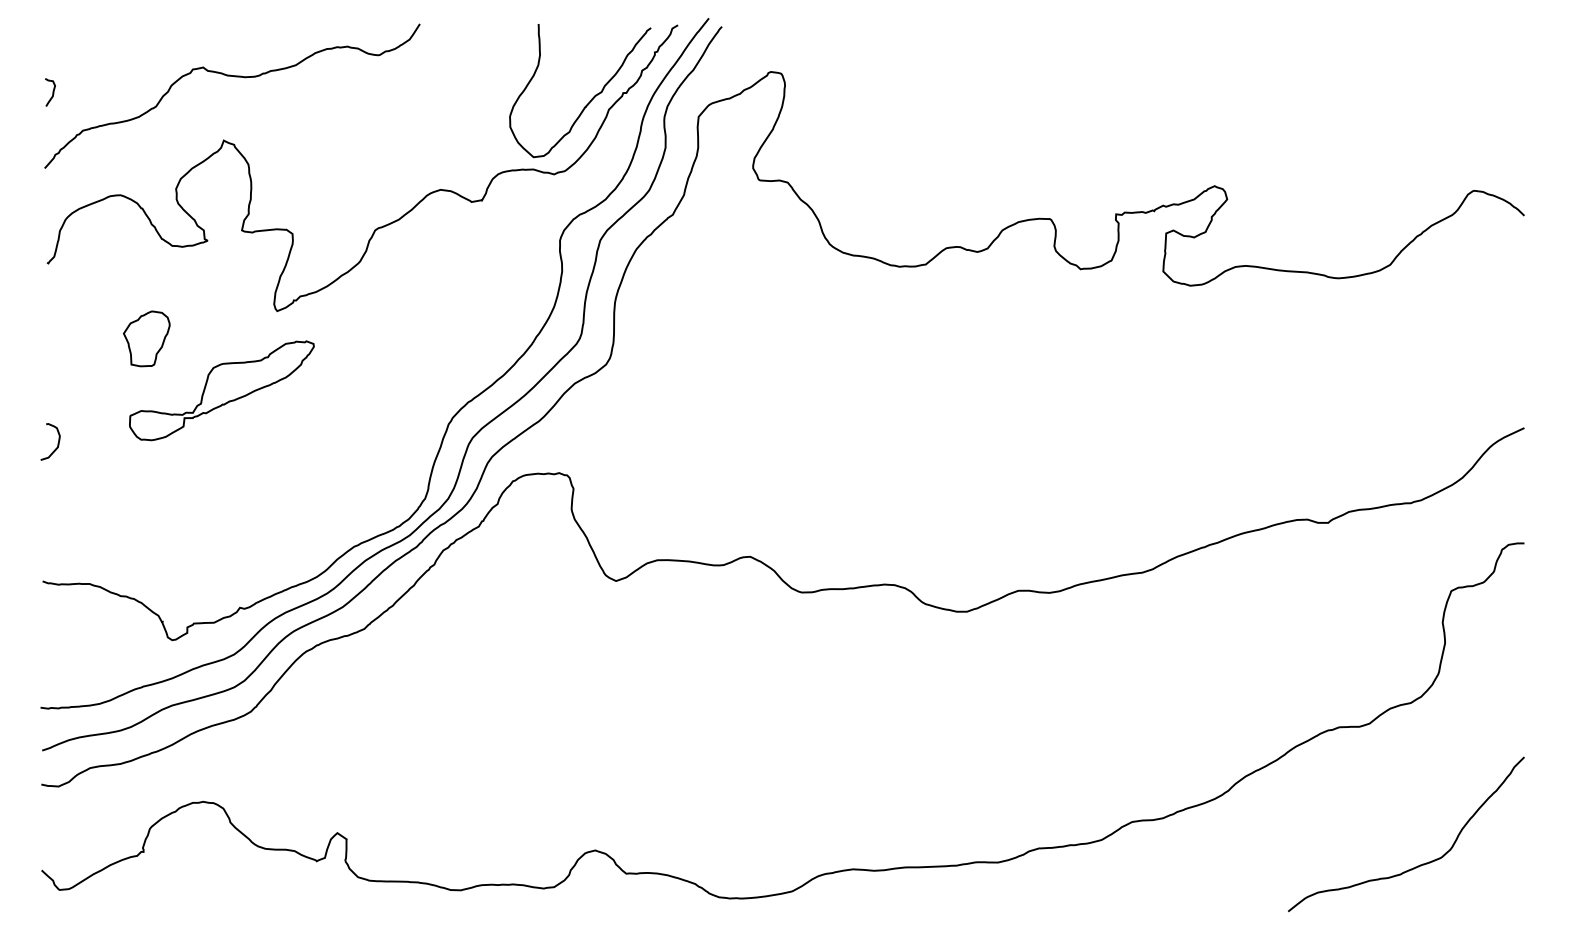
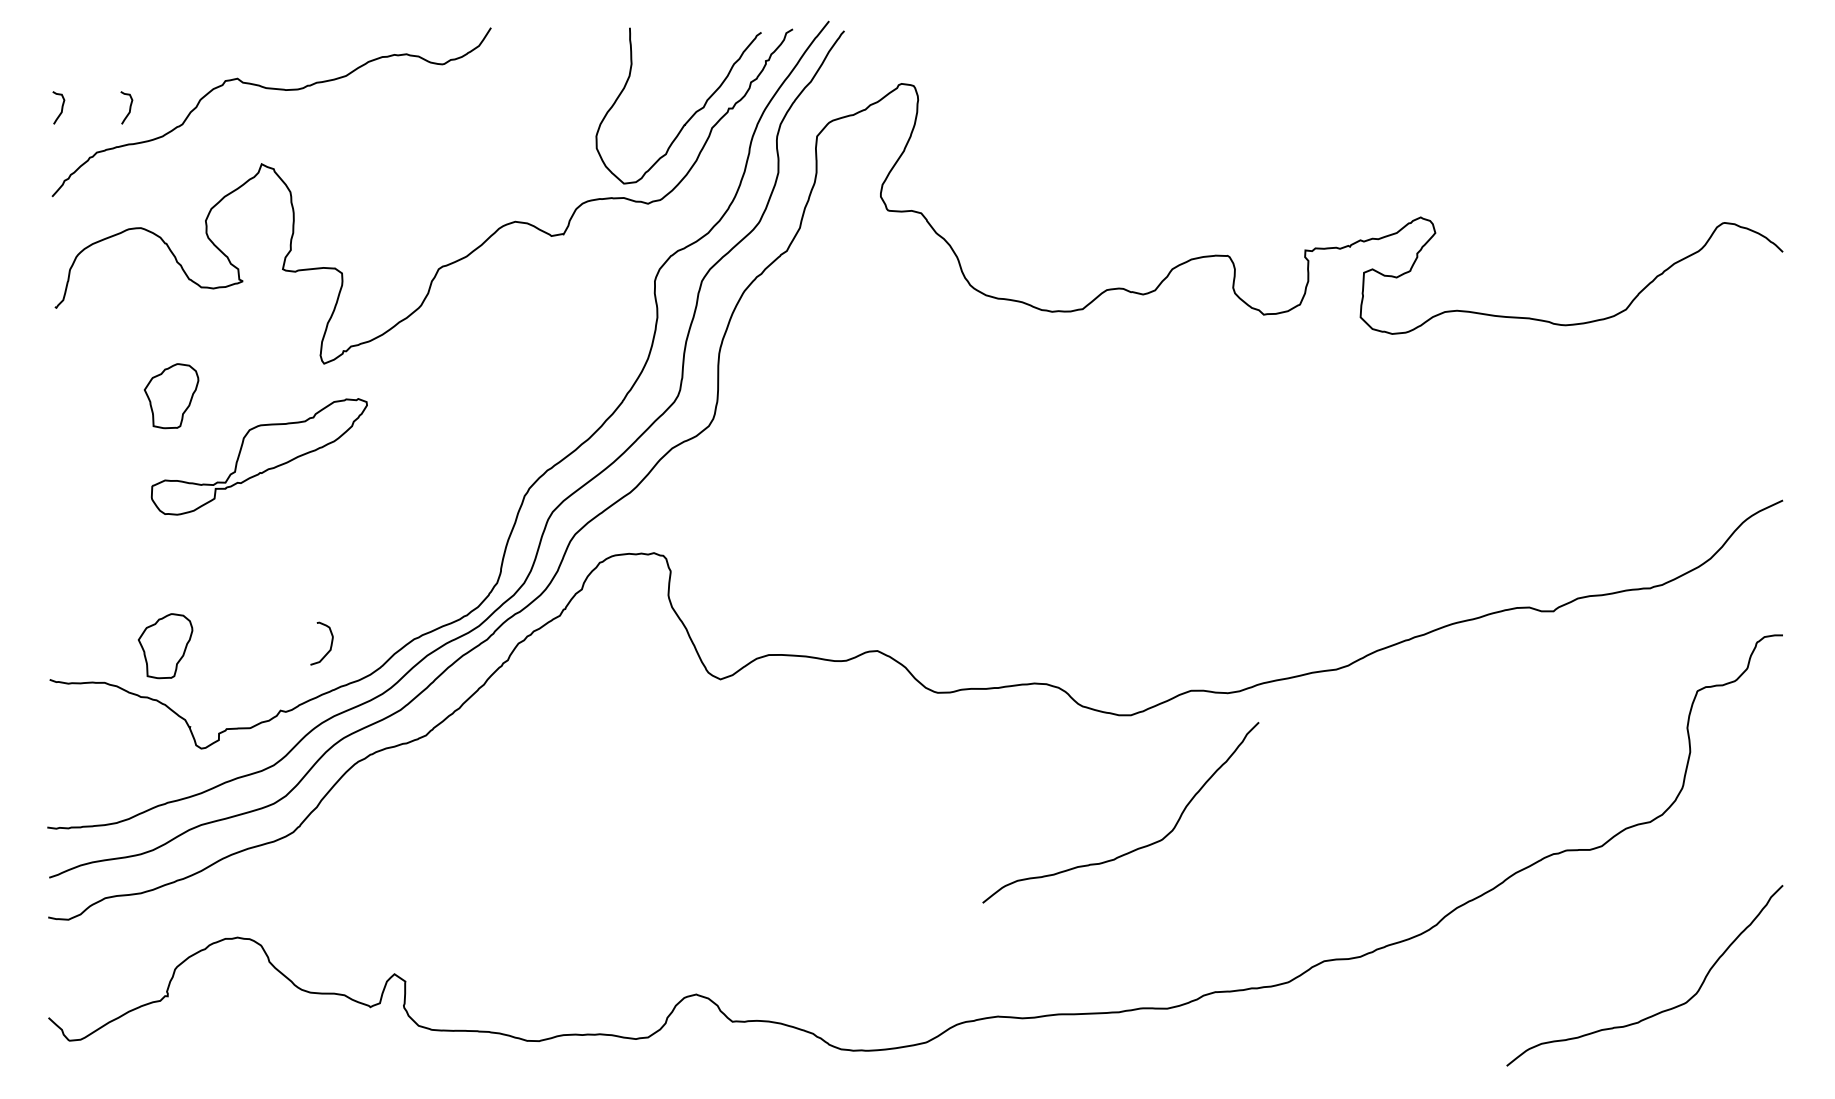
curve: (110, 92) -> (129, 107), added
curve: (57, 442) -> (330, 644), moved
part: (141, 552) -> (165, 646), added
curve: (973, 724) -> (1138, 847), added

